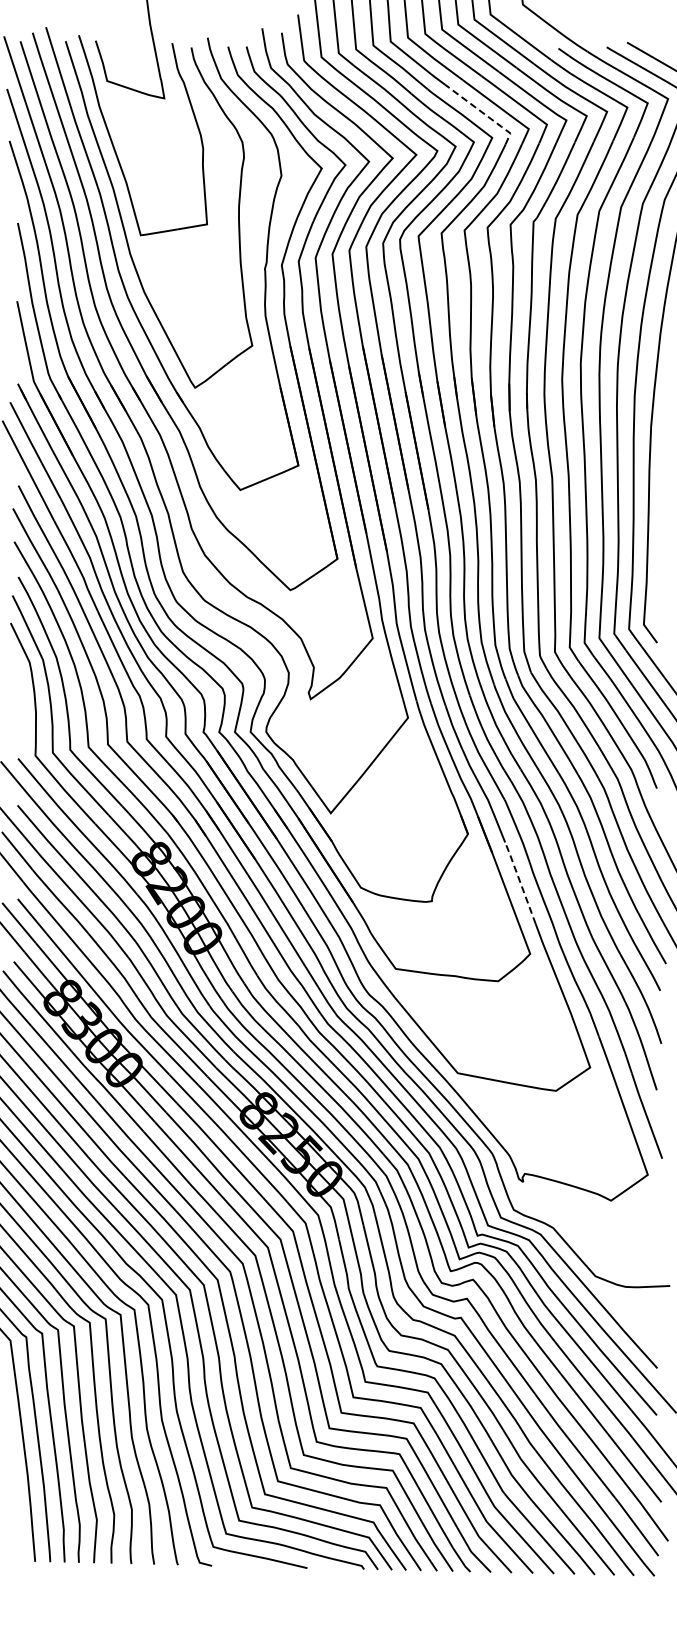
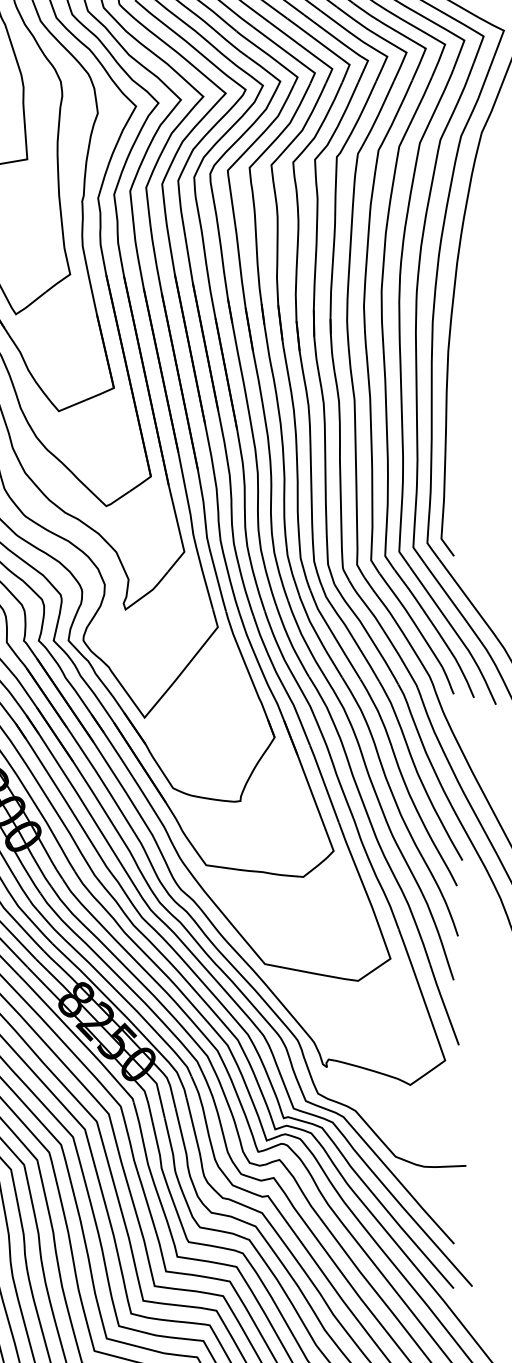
line: (484, 113) -> (290, 54), dashed -> solid
line: (520, 881) -> (324, 782), dashed -> solid

